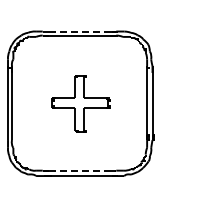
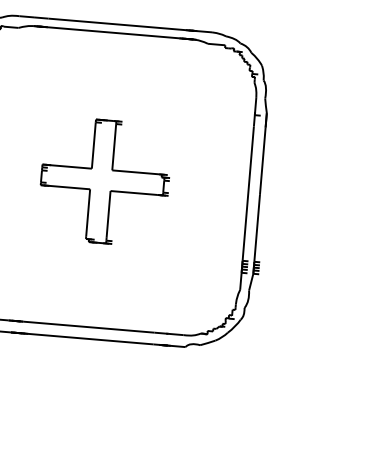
line: (80, 31) -> (116, 24), dashed -> solid
line: (80, 170) -> (90, 326), dashed -> solid

